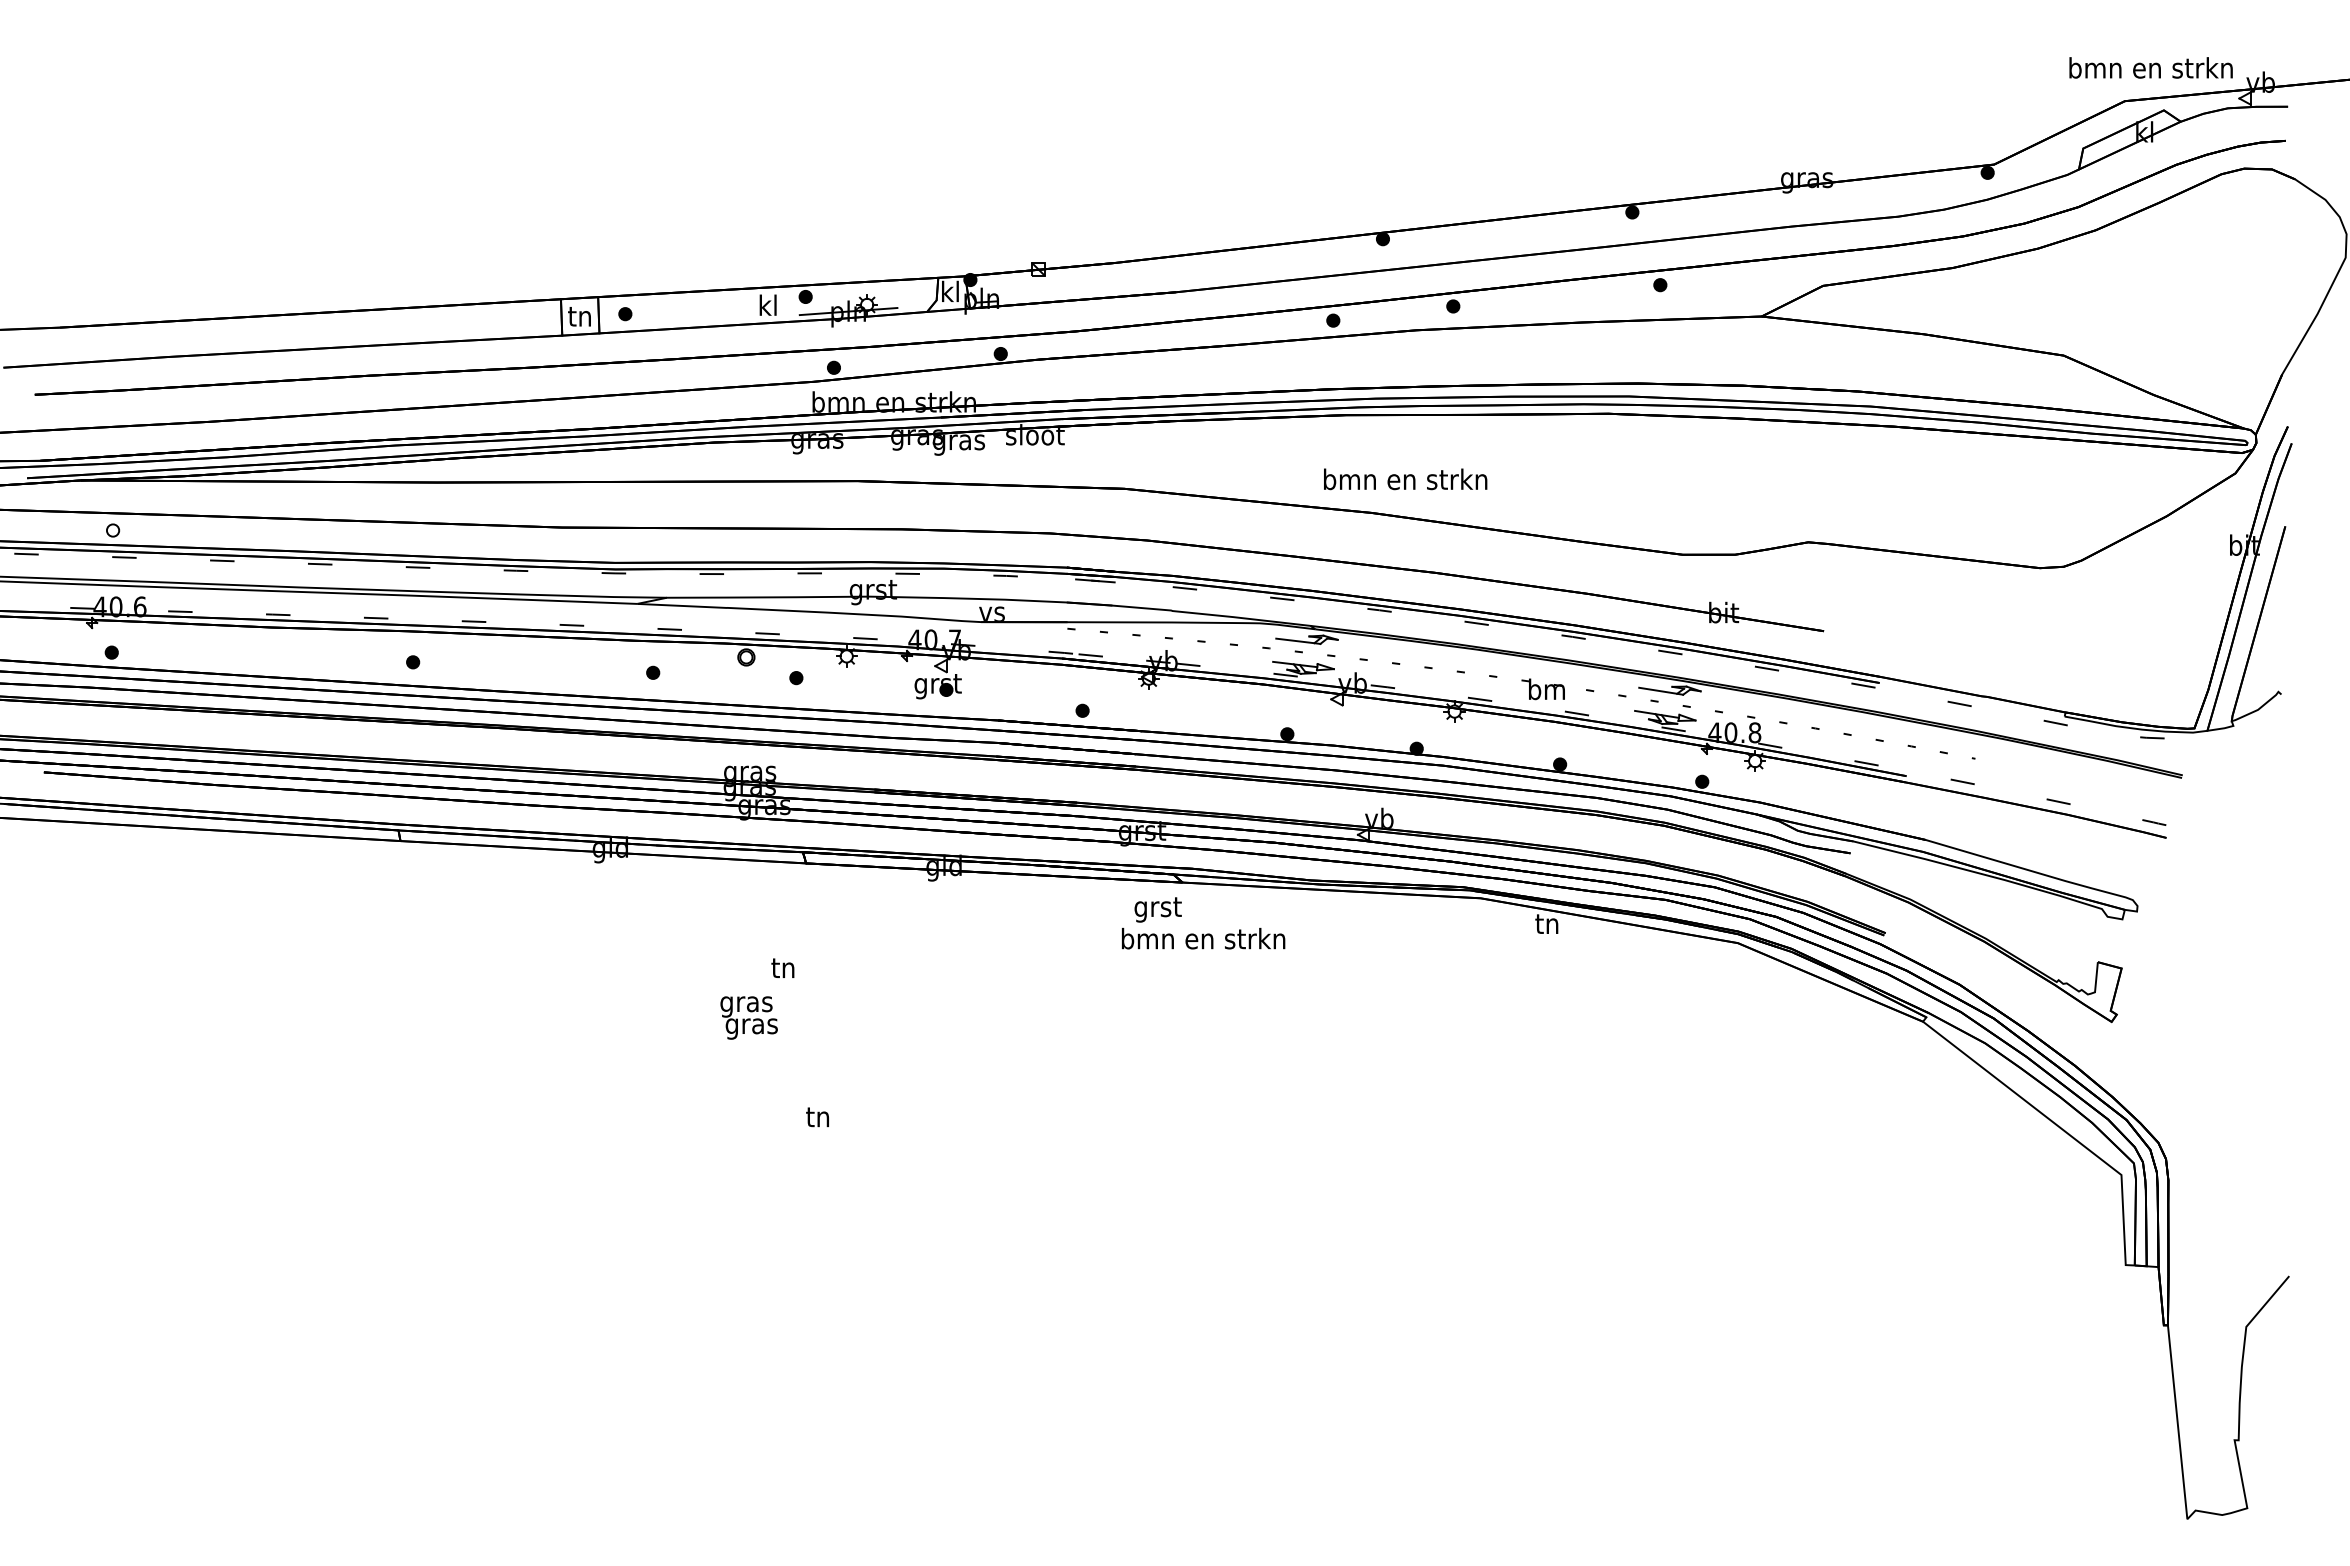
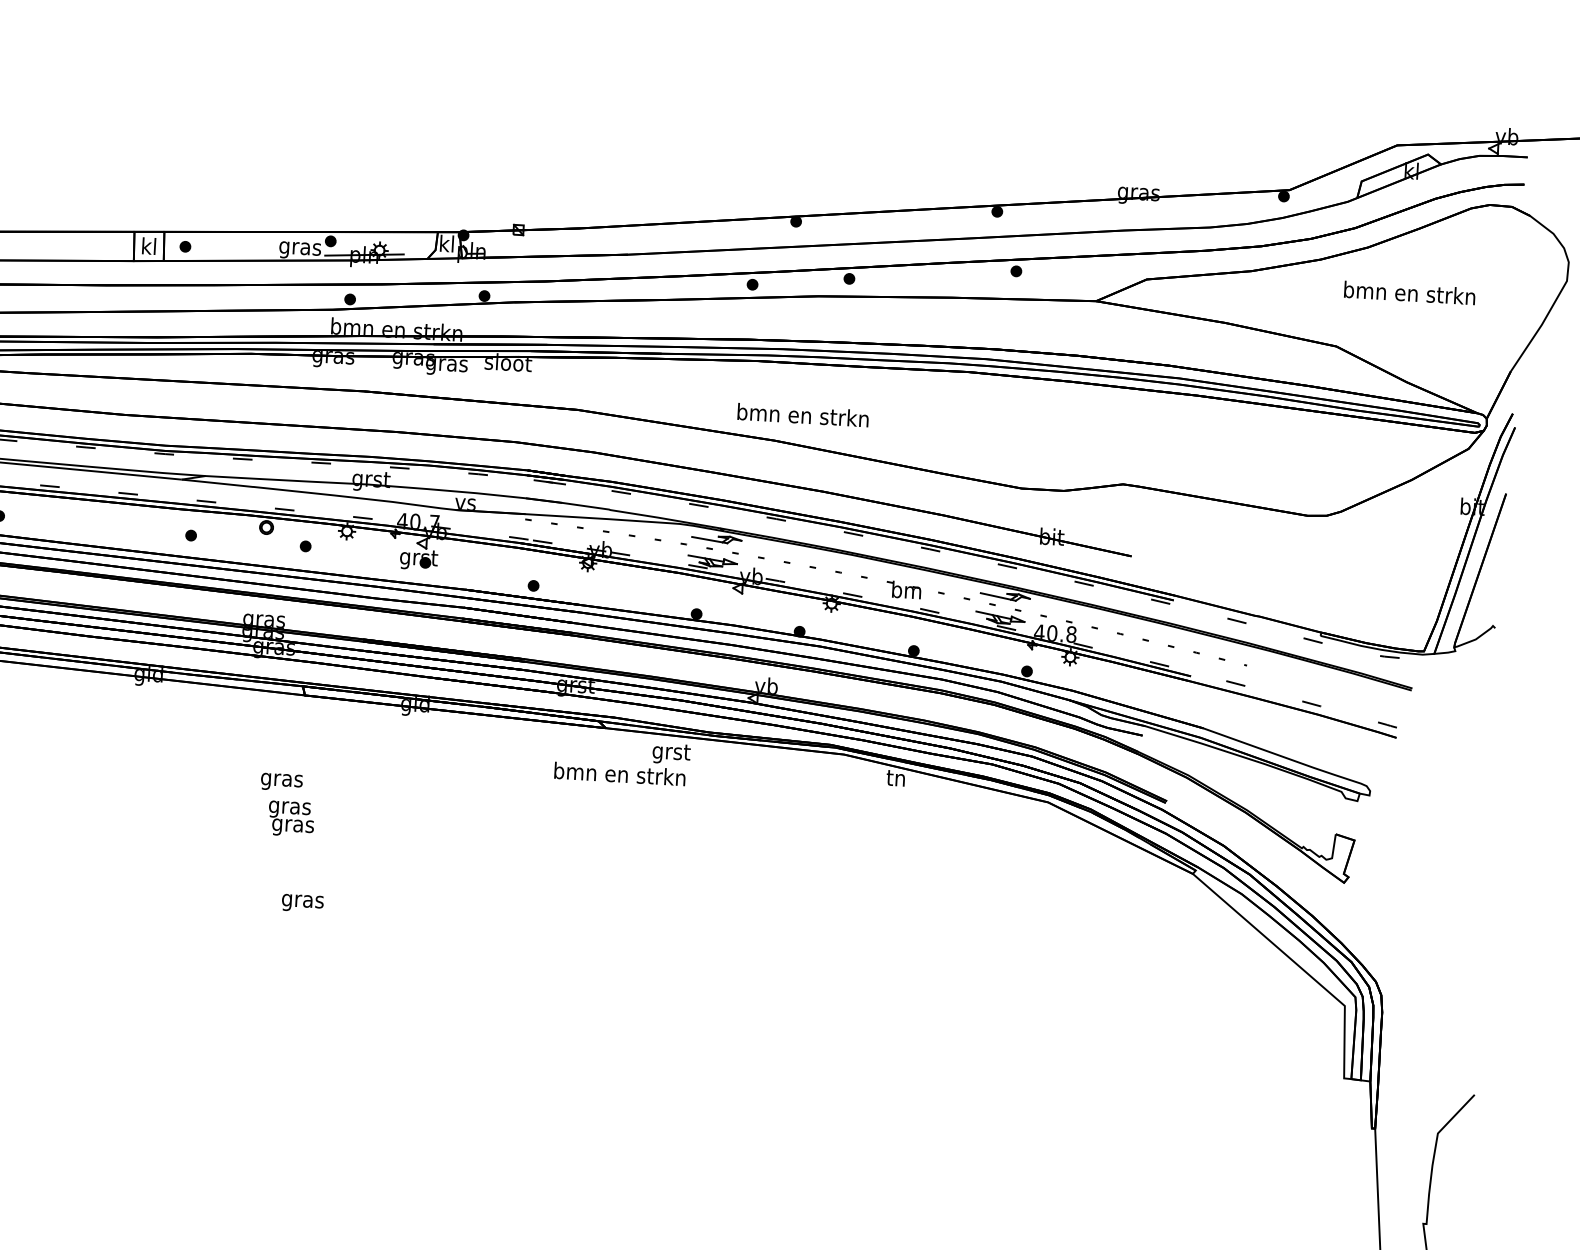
text: (2150, 67) -> (1409, 292), moved
text: (768, 307) -> (300, 248), kl -> gras
text: (579, 315) -> (148, 245), tn -> kl
text: (1157, 909) -> (671, 753), moved
text: (783, 970) -> (281, 780), tn -> gras
text: (748, 1017) -> (290, 818), moved
text: (818, 1119) -> (303, 901), tn -> gras

